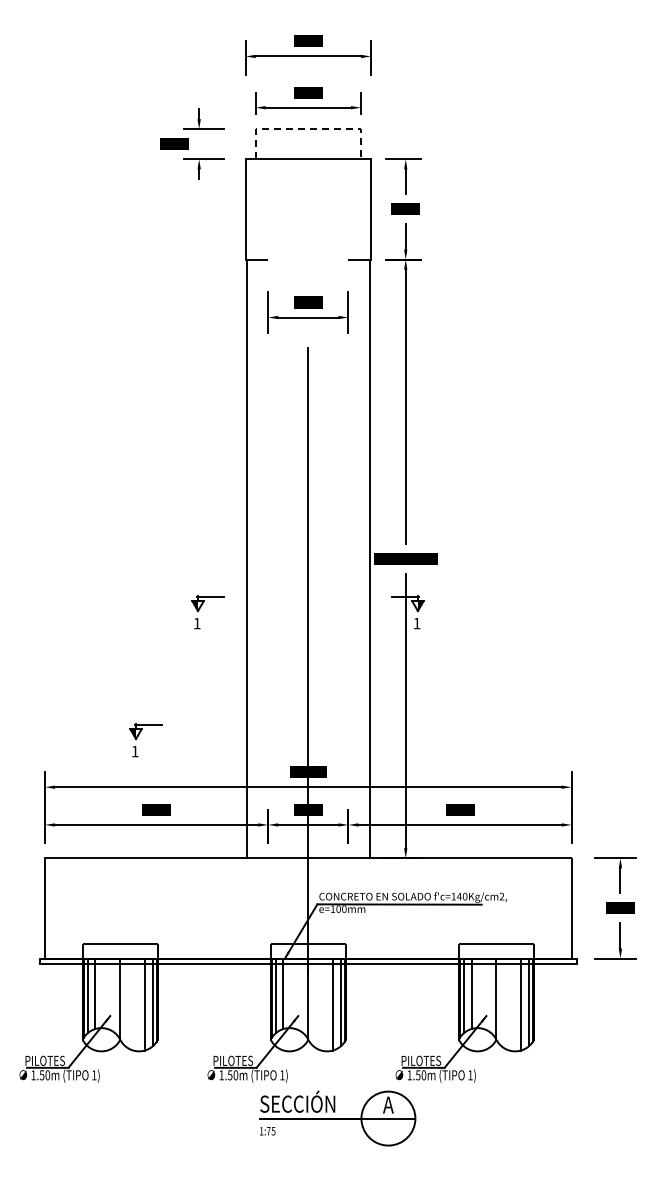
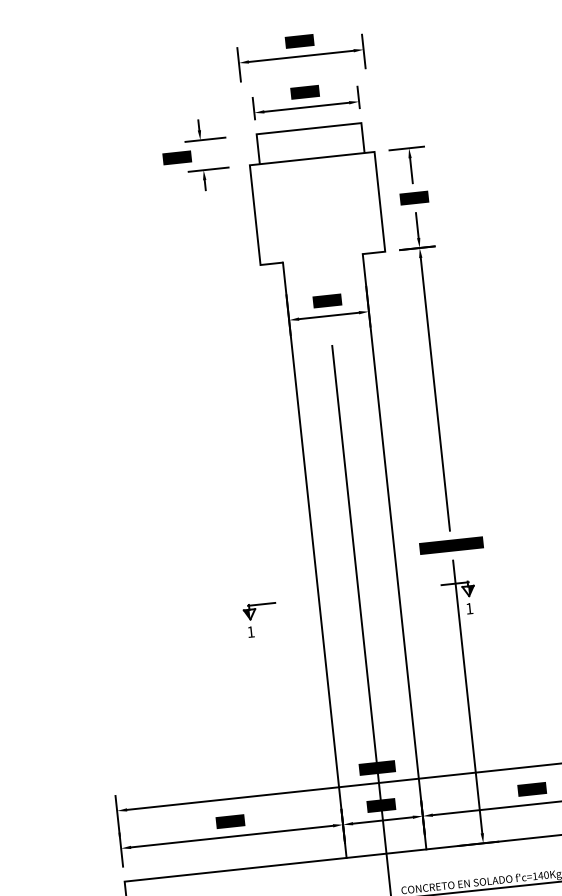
line: (308, 129) -> (309, 128), dashed -> solid
line: (247, 558) -> (315, 559), moved
line: (370, 558) -> (394, 551), moved
part: (139, 735) -> (205, 749), removed

